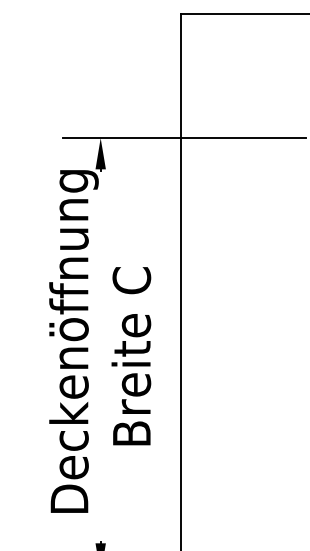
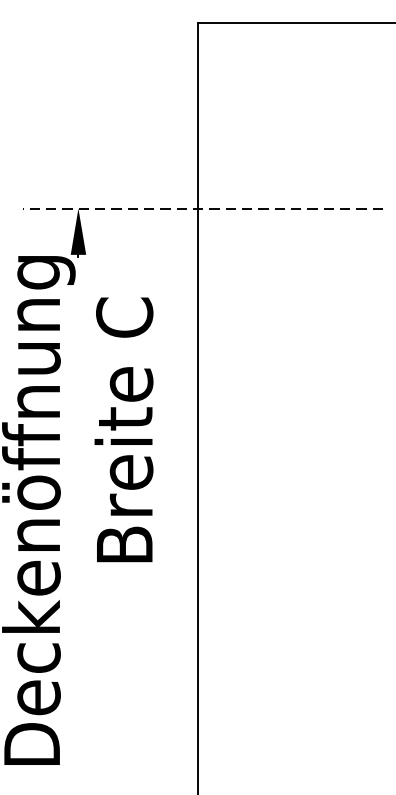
line: (184, 138) -> (202, 209), solid -> dashed
text: (131, 356) -> (124, 430), moved

